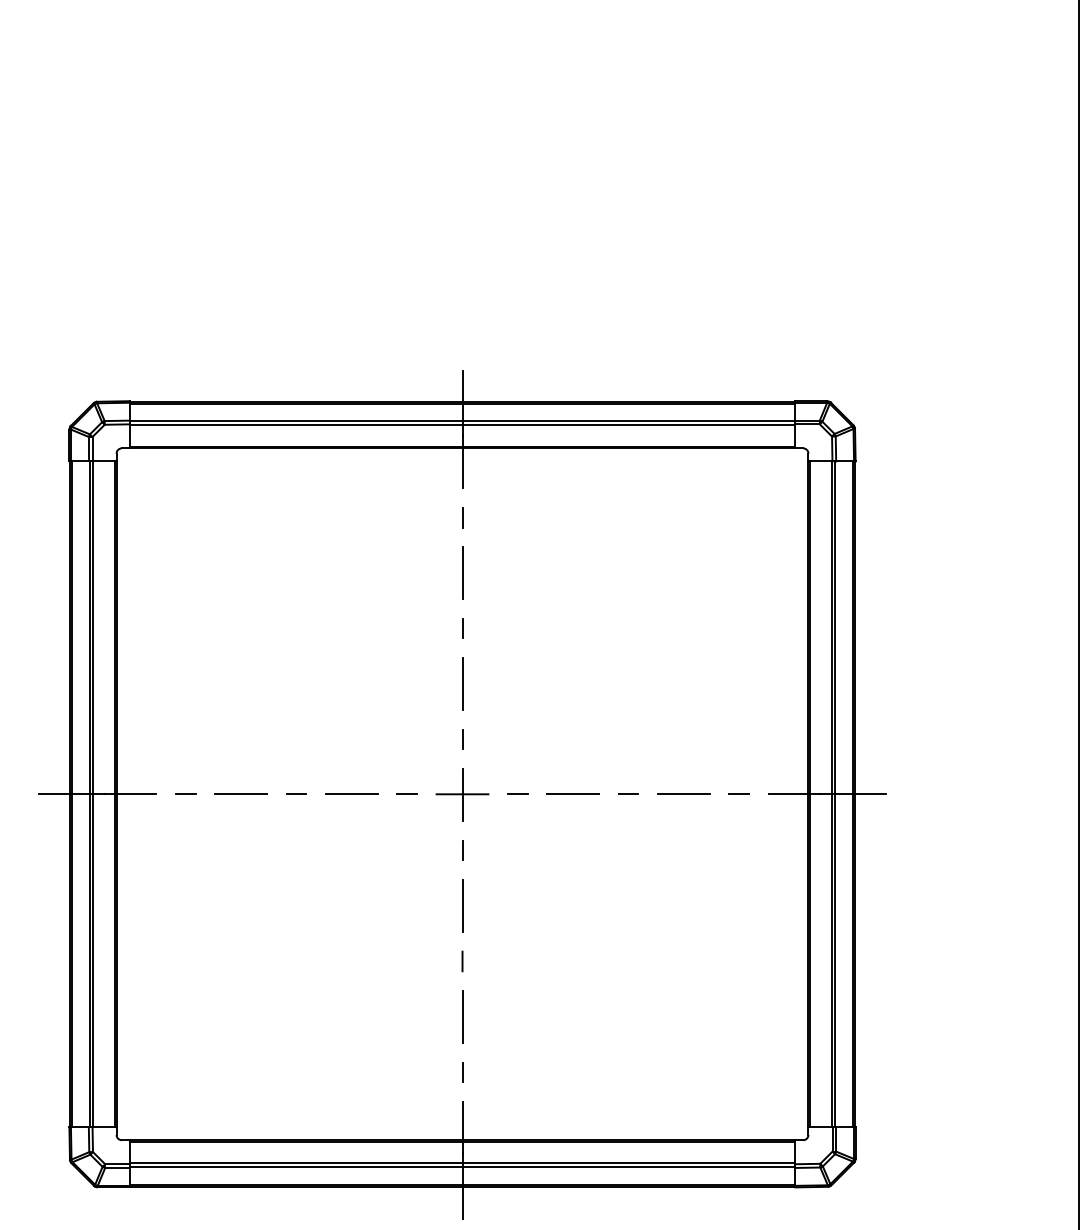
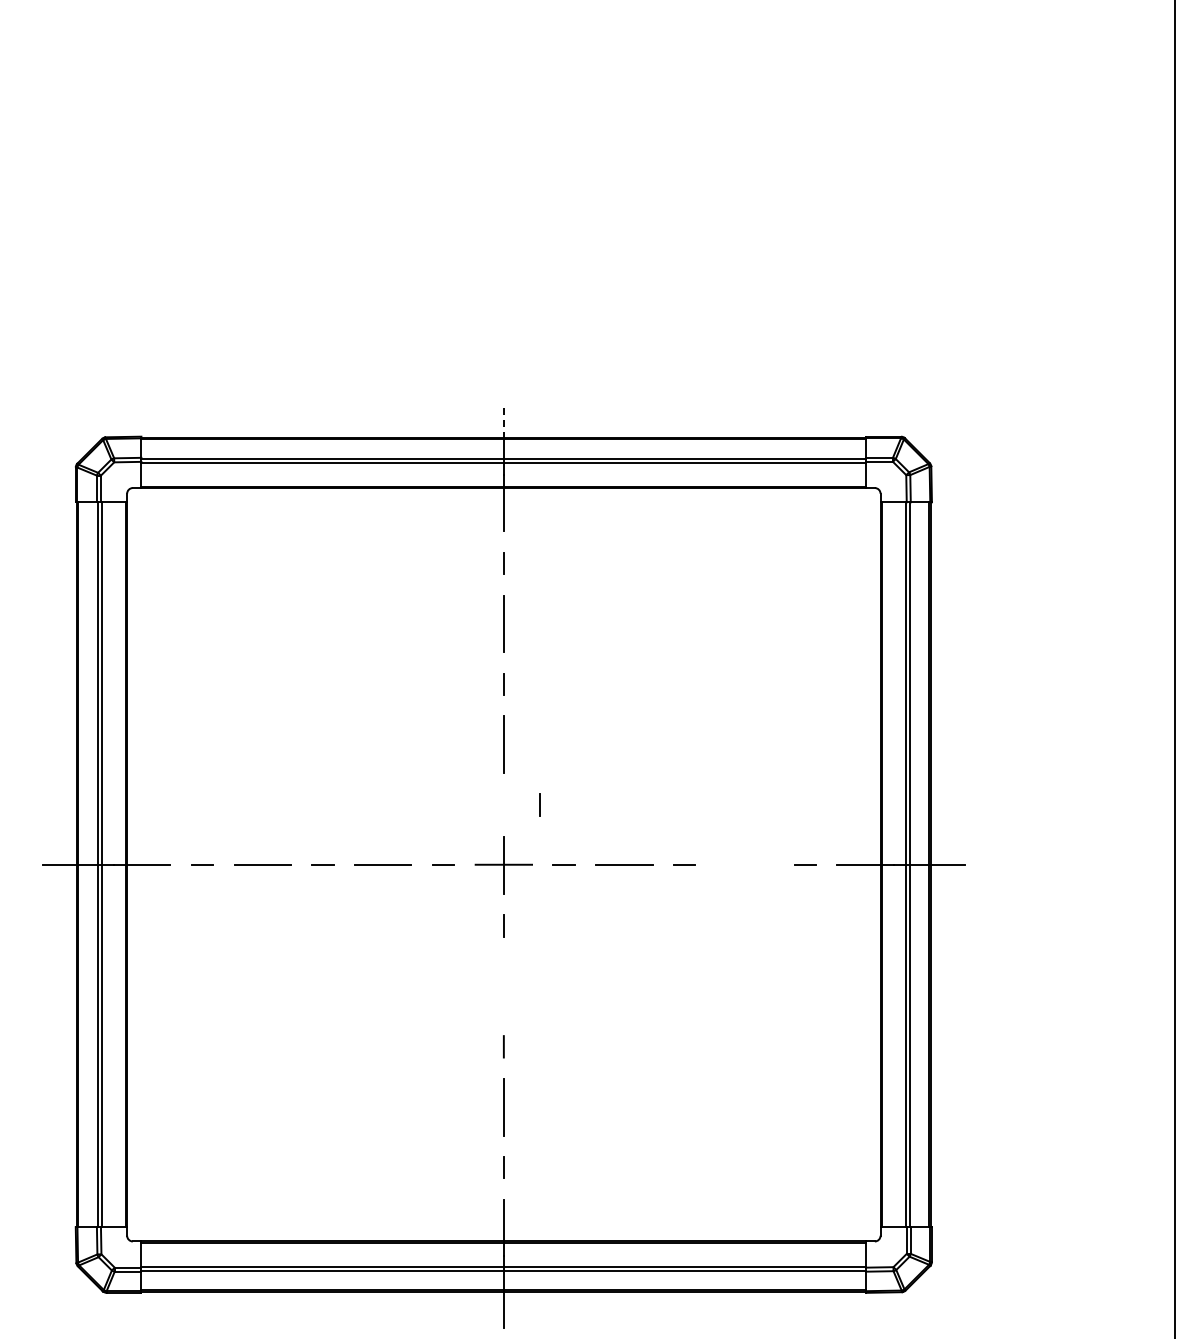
line: (462, 386) -> (503, 420), solid -> dashed
line: (462, 739) -> (539, 805), moved
line: (683, 794) -> (744, 864), removed
line: (462, 905) -> (503, 985), removed

